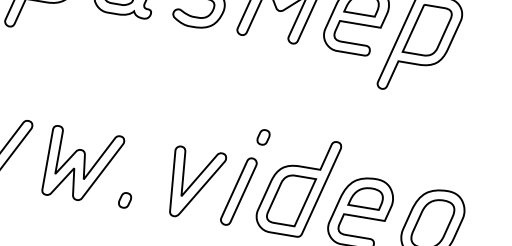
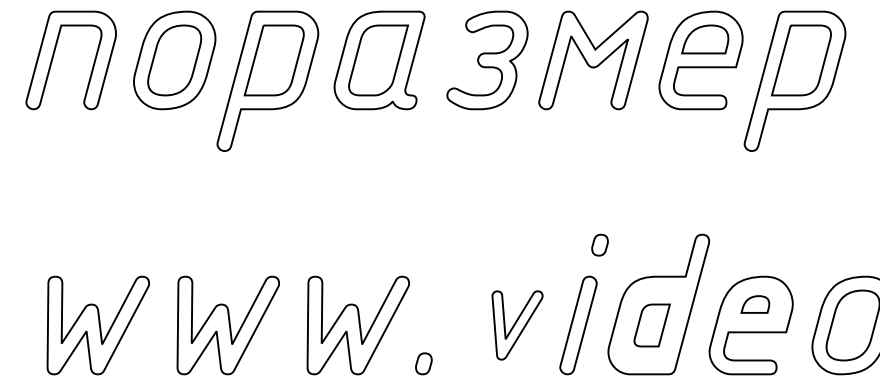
part: (195, 184) -> (517, 325), size x0.7
part: (366, 197) -> (755, 304), size x0.6
part: (290, 200) -> (651, 325), size x0.6

